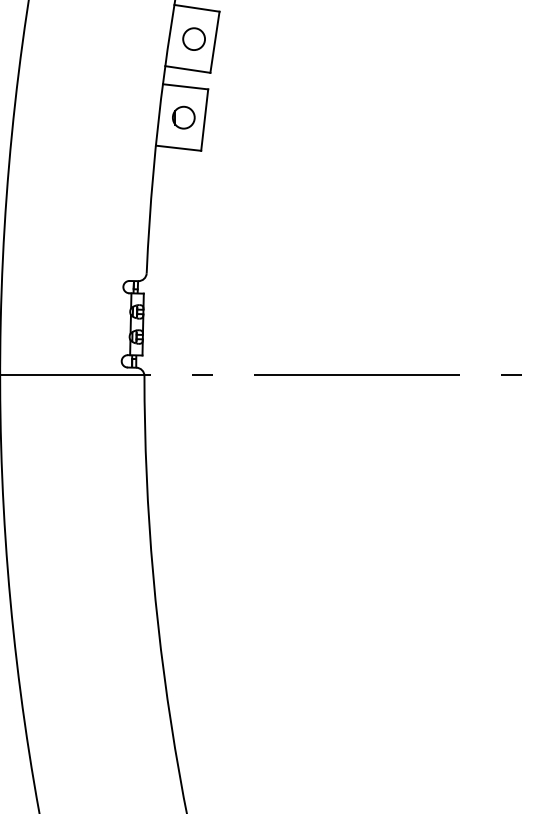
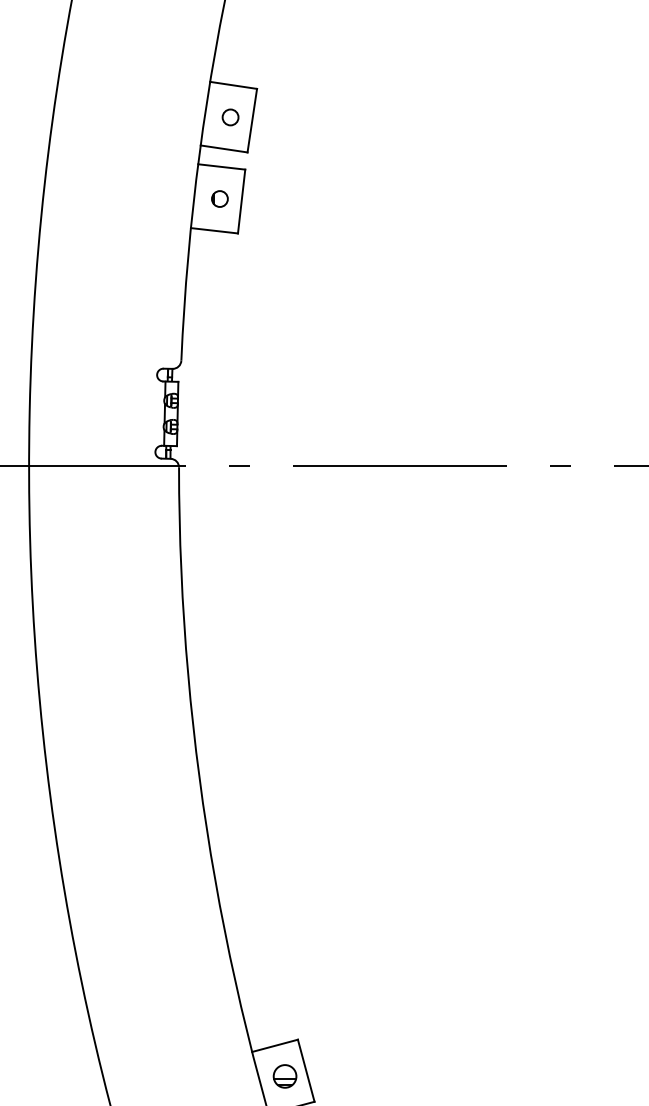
circle: (193, 39) -> (230, 117), size x0.7
part: (183, 117) -> (219, 198), size x0.7

